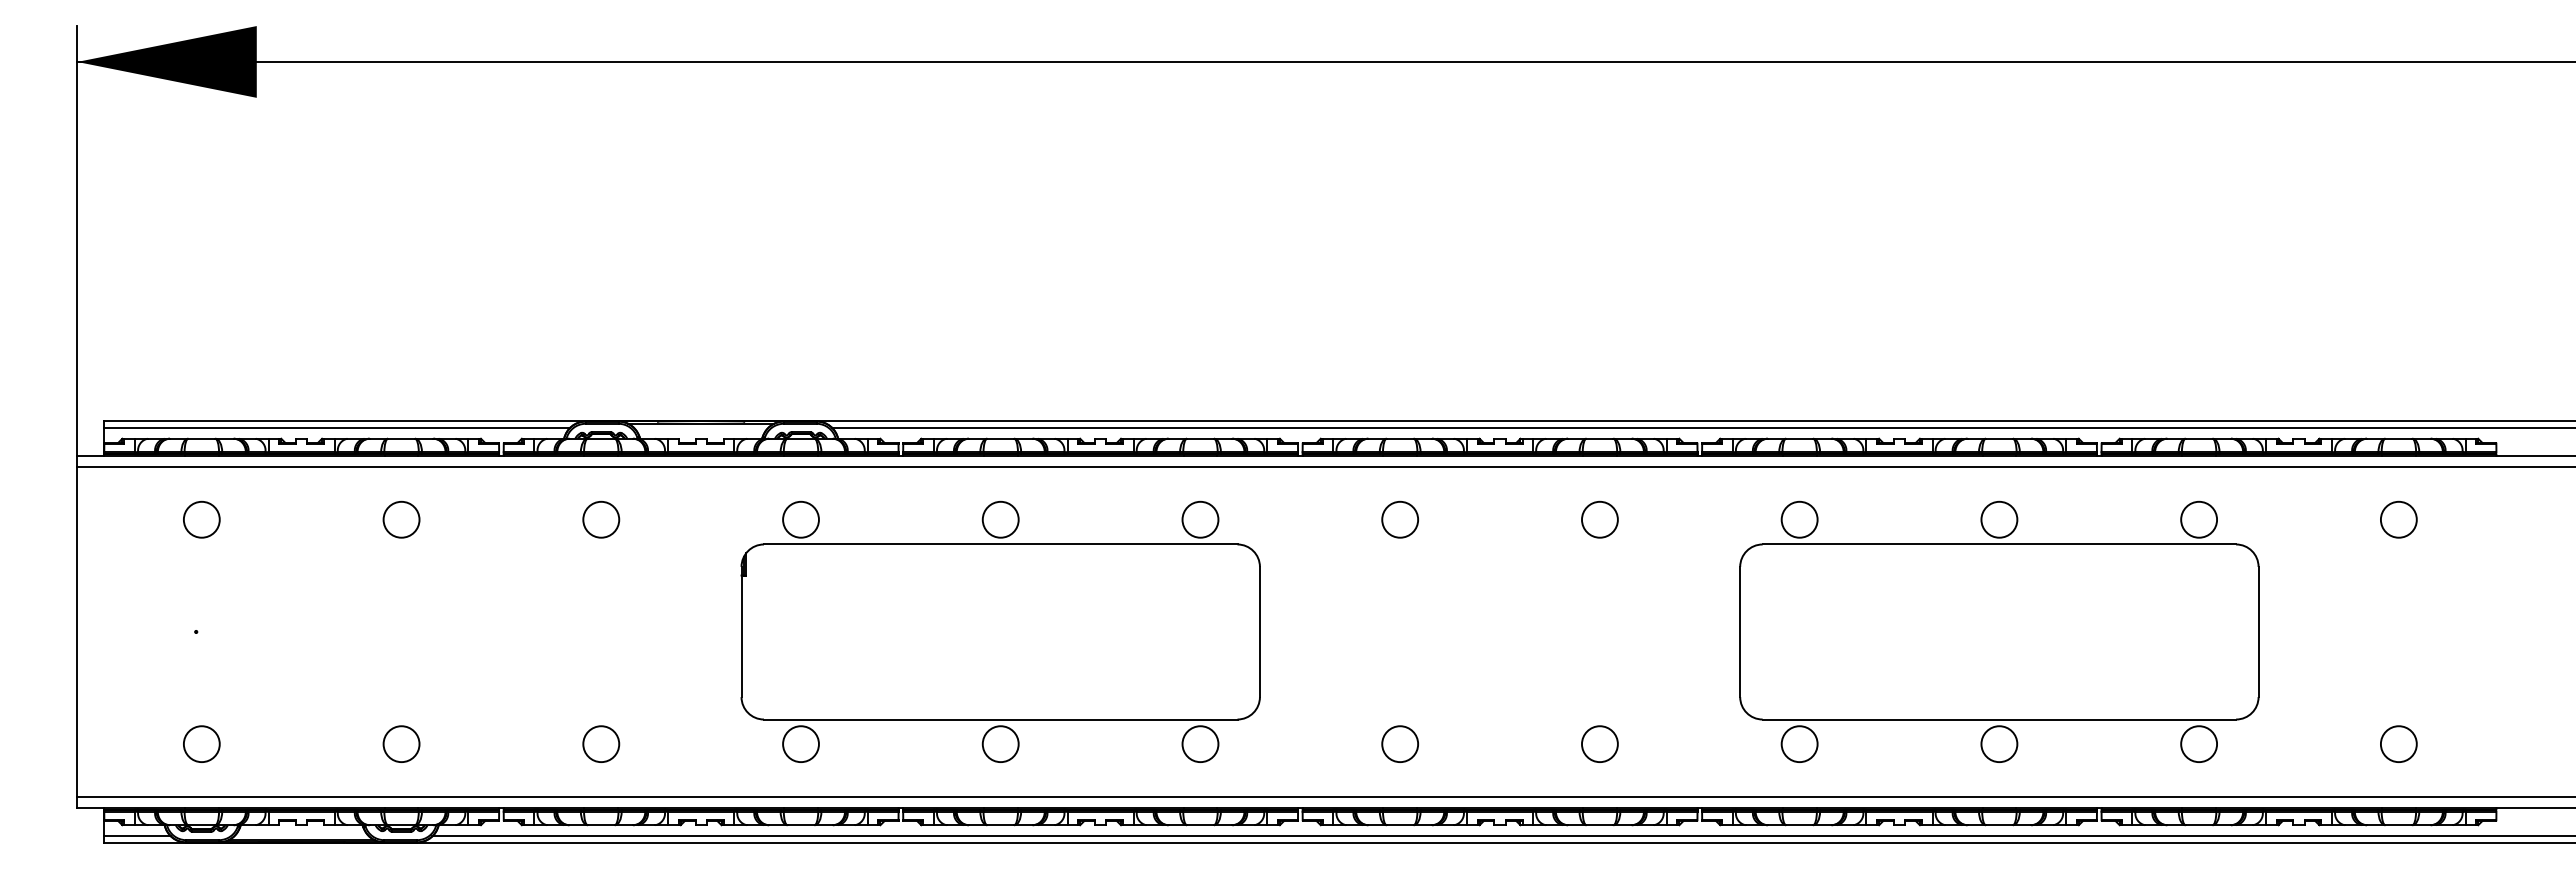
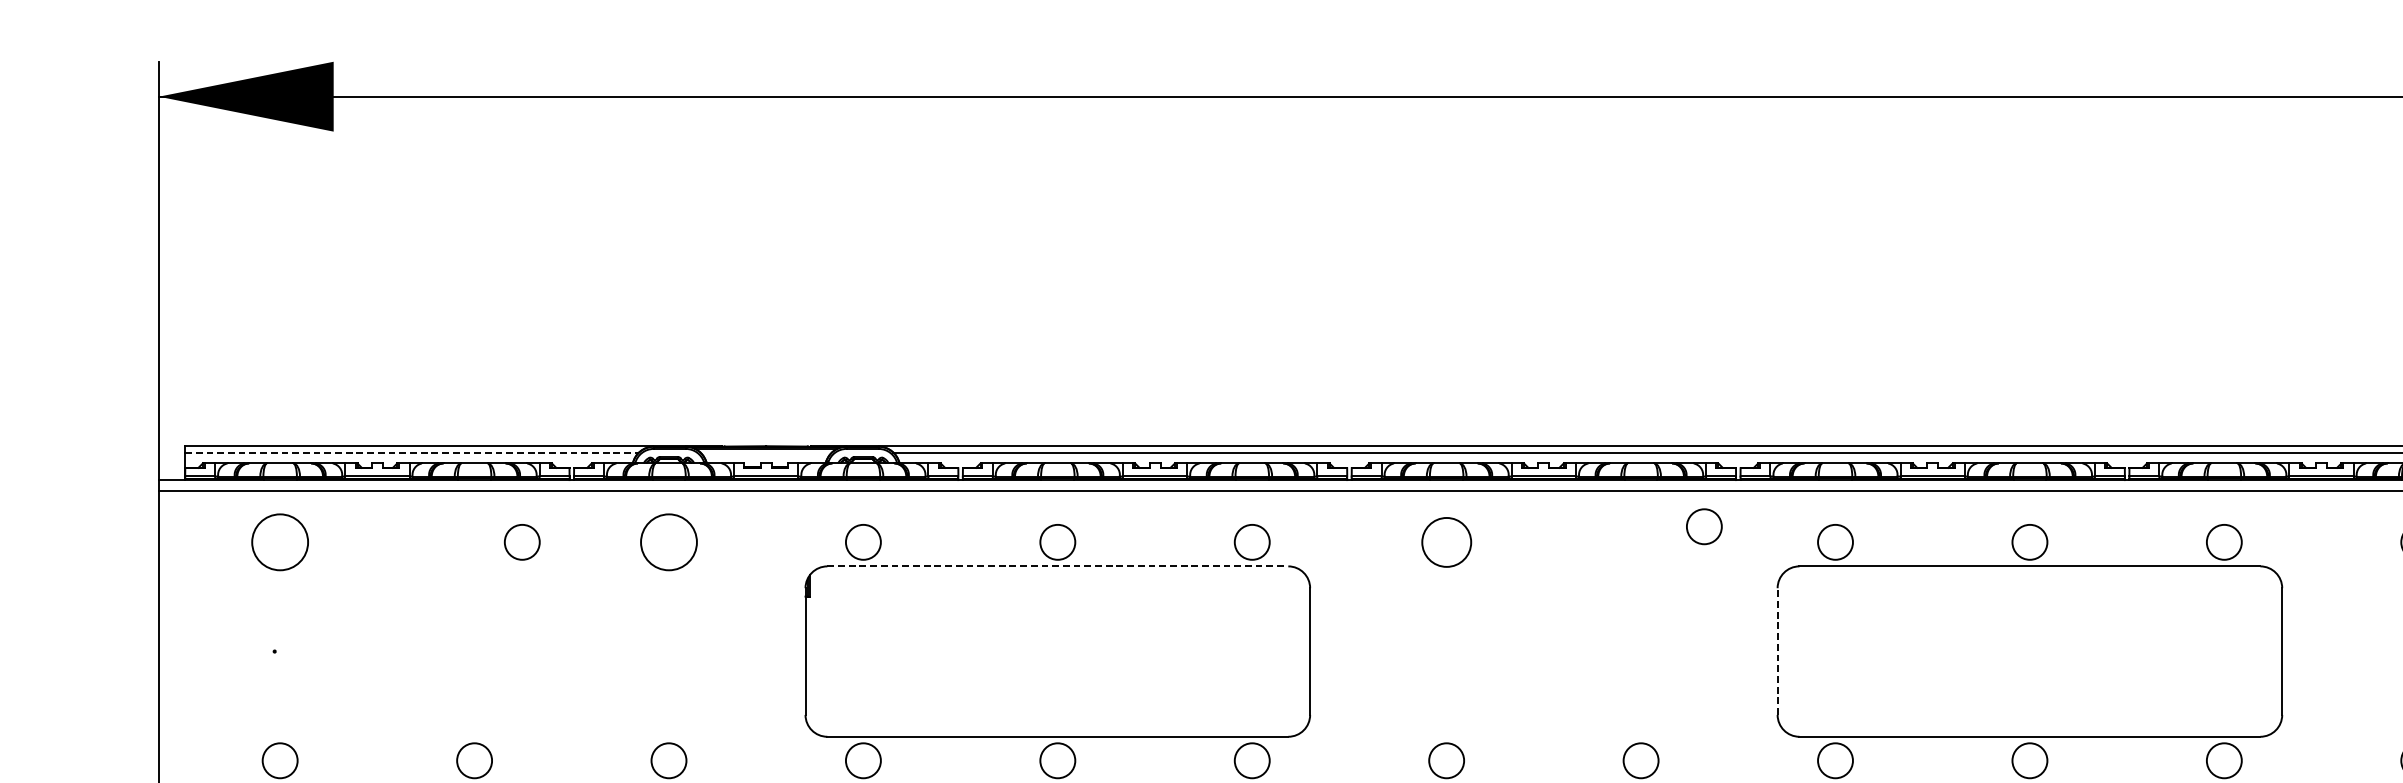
line: (337, 427) -> (412, 452), solid -> dashed
circle: (201, 519) -> (279, 542), size x1.6
circle: (401, 519) -> (522, 542), moved
circle: (601, 519) -> (669, 542), size x1.6
circle: (1399, 519) -> (1445, 542), size x1.4
circle: (1599, 519) -> (1703, 526), moved
line: (1000, 544) -> (1057, 566), solid -> dashed
line: (1740, 631) -> (1777, 651), solid -> dashed

